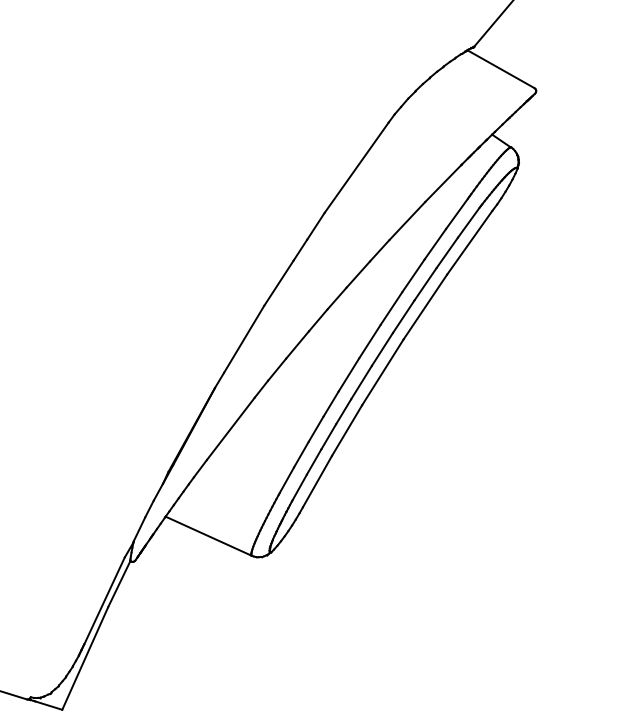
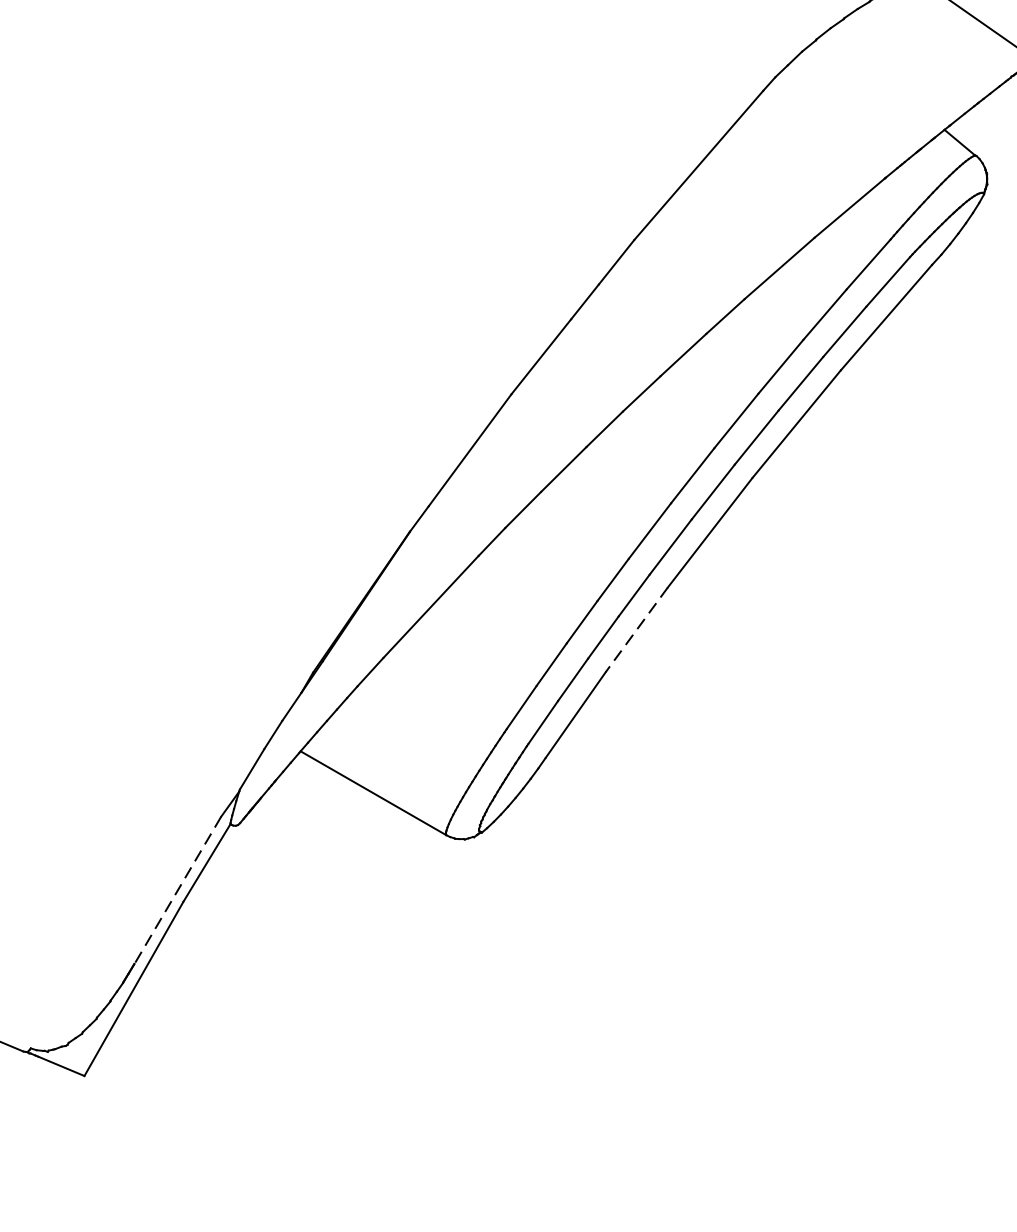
line: (346, 431) -> (635, 631), solid -> dashed
line: (104, 601) -> (177, 891), solid -> dashed

